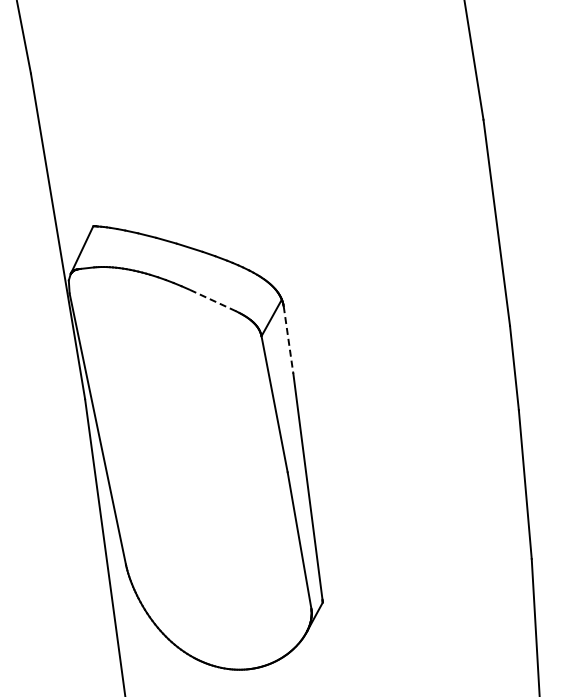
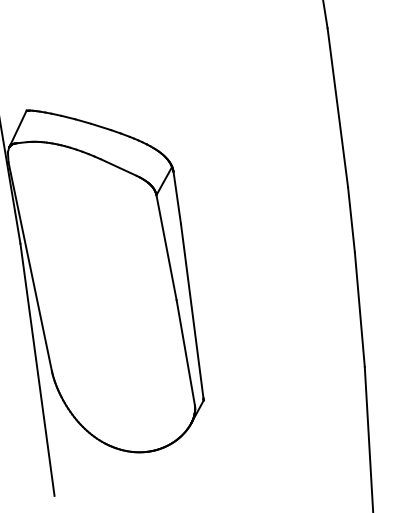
line: (212, 300) -> (118, 167), dashed -> solid
line: (288, 340) -> (177, 198), dashed -> solid

